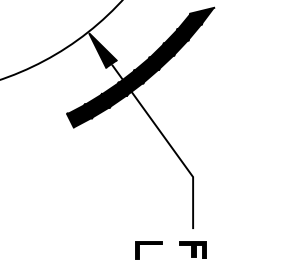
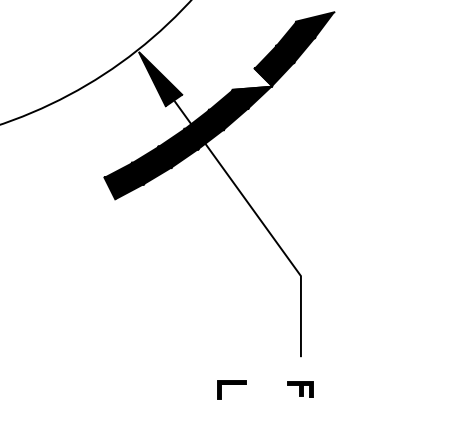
fill: (161, 50) -> (251, 78), removed
part: (192, 249) -> (299, 388), size x0.6
part: (148, 250) -> (231, 390), size x0.7

